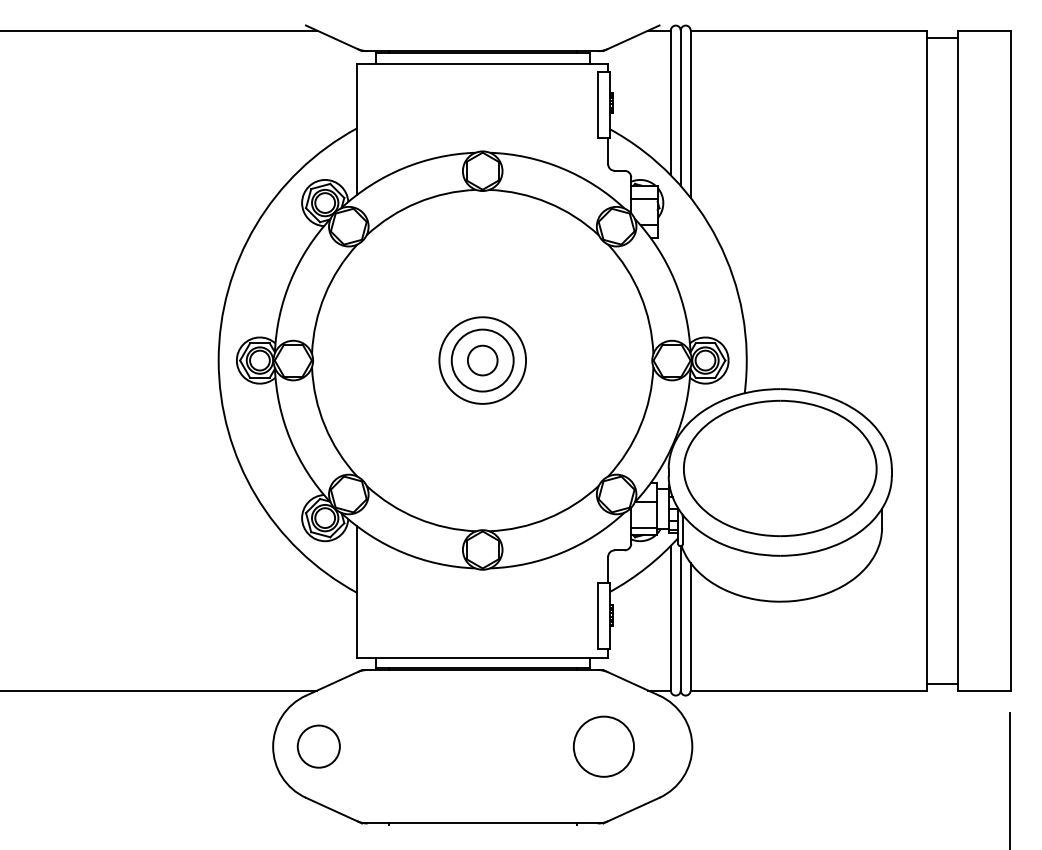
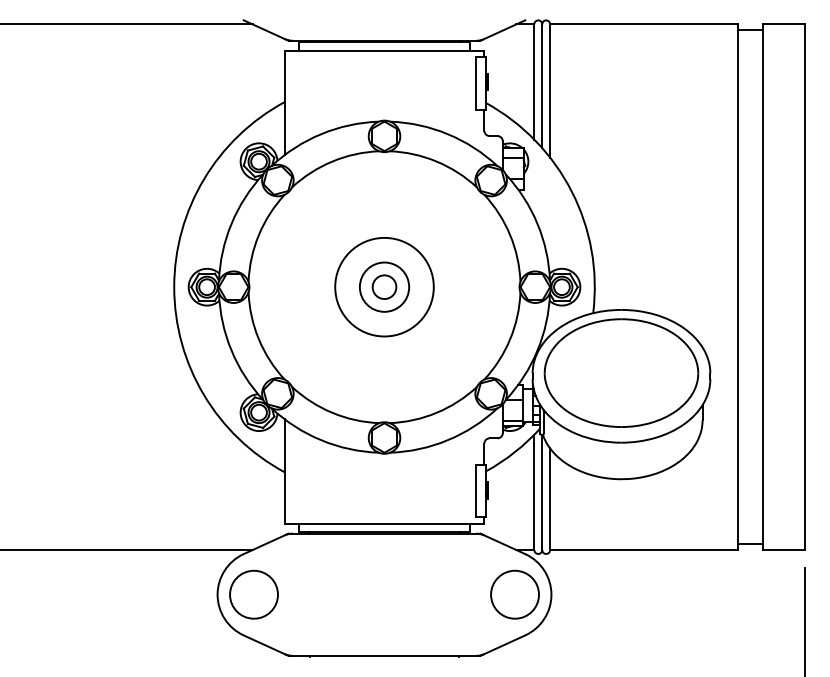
circle: (482, 359) -> (384, 286), size x1.43
circle: (318, 746) -> (253, 594), size x1.43
circle: (603, 746) -> (514, 594), moved

